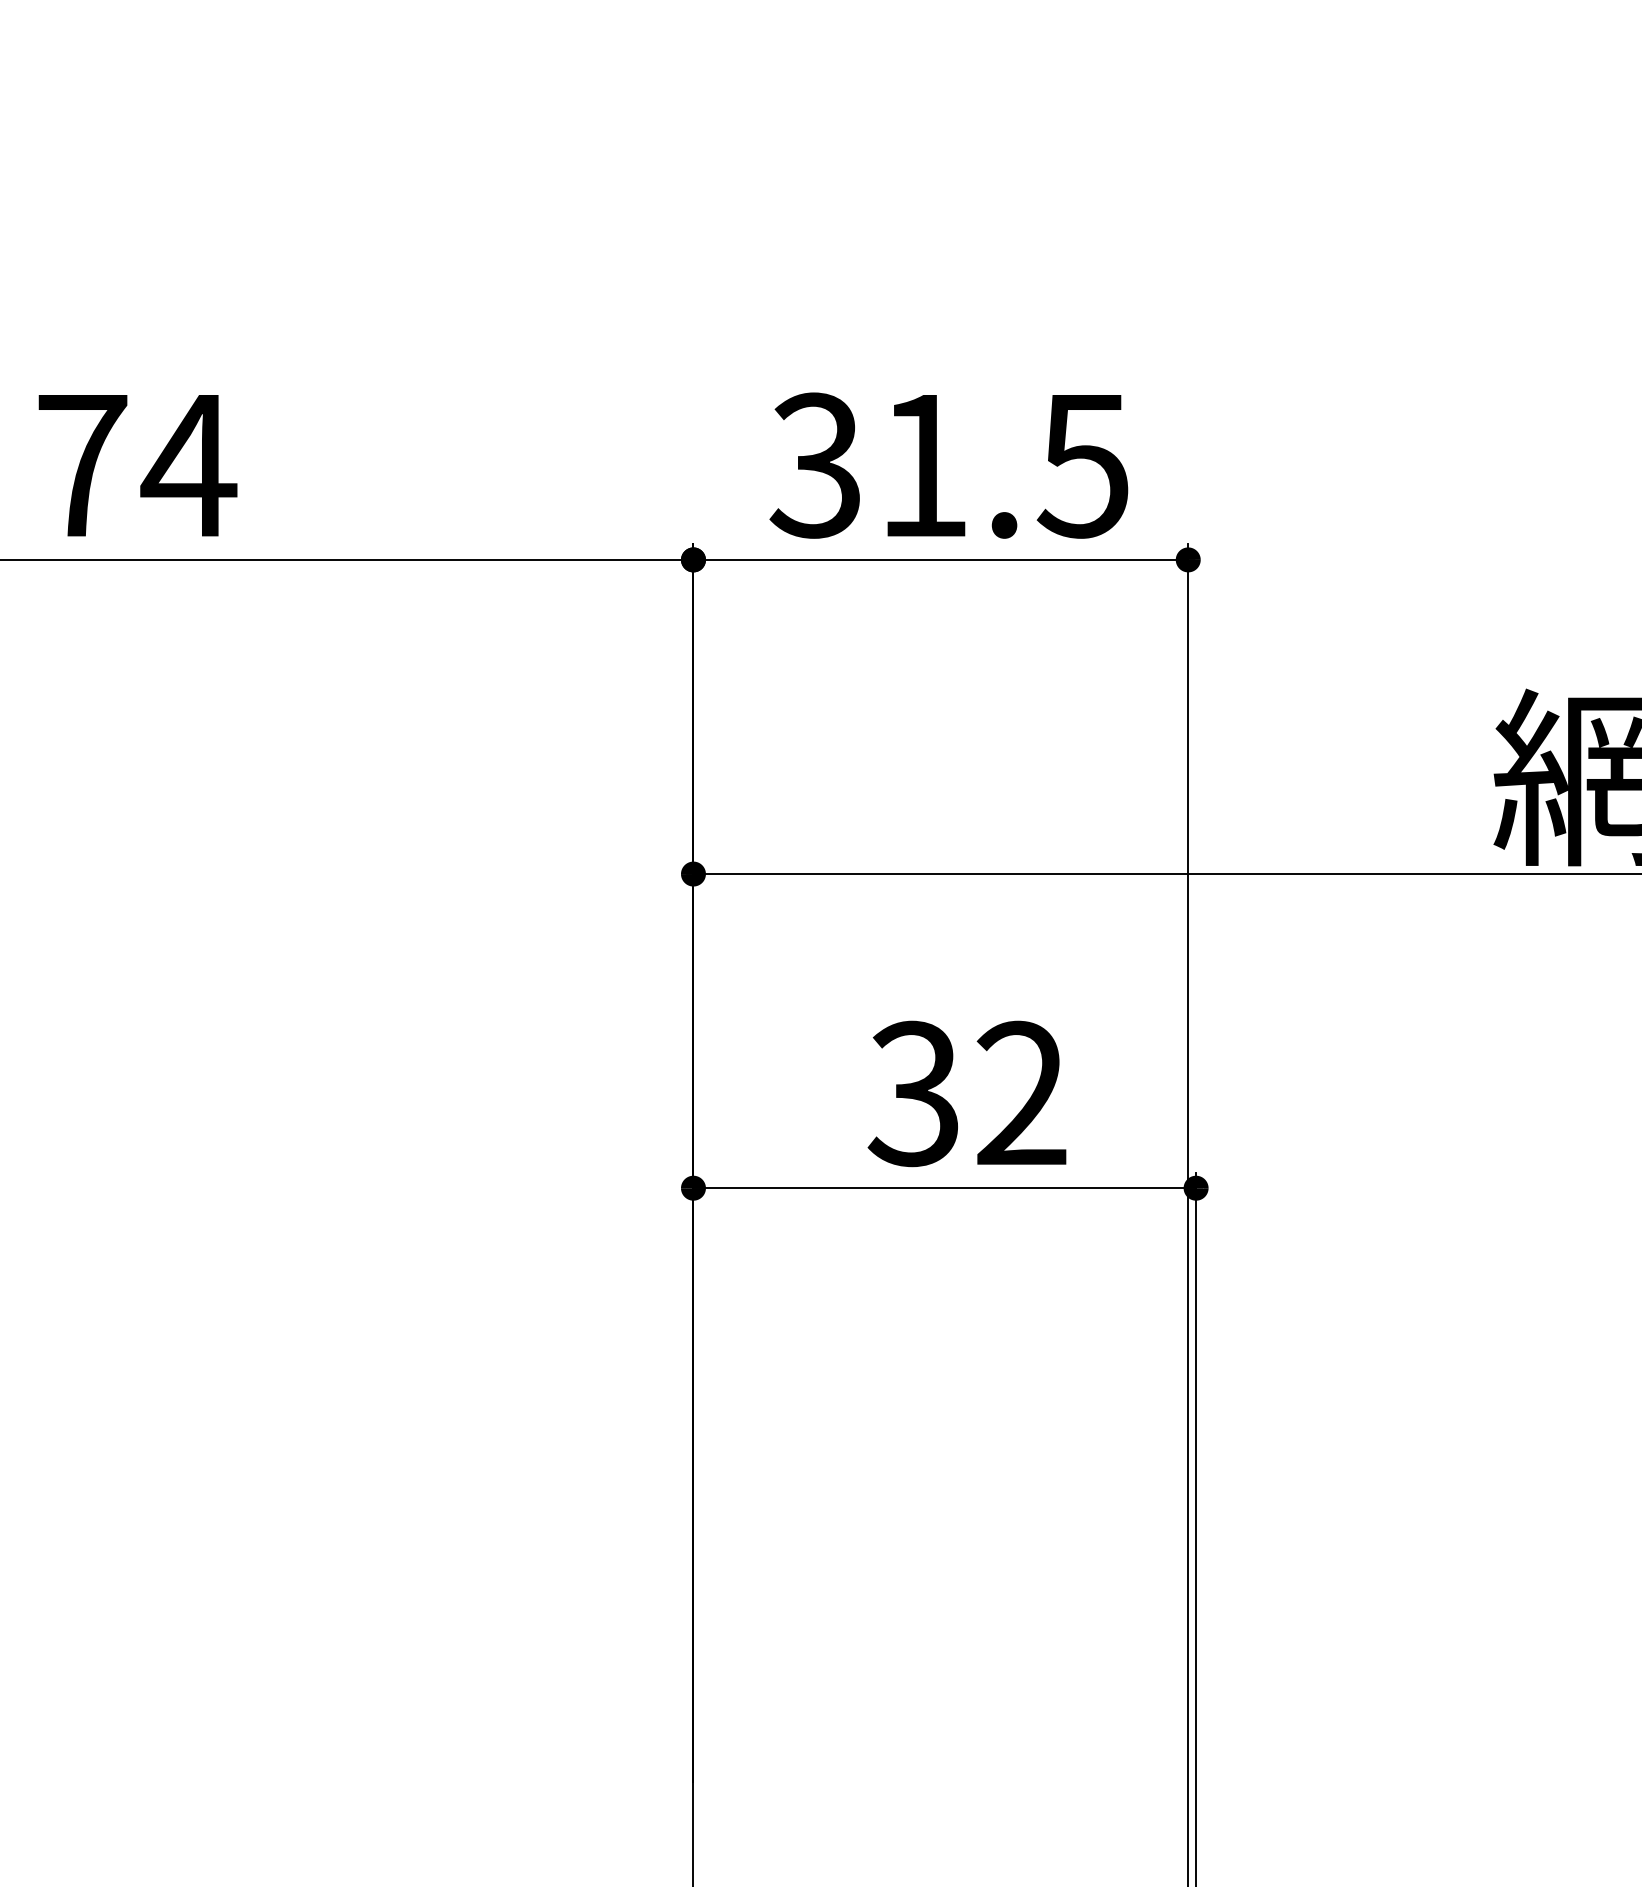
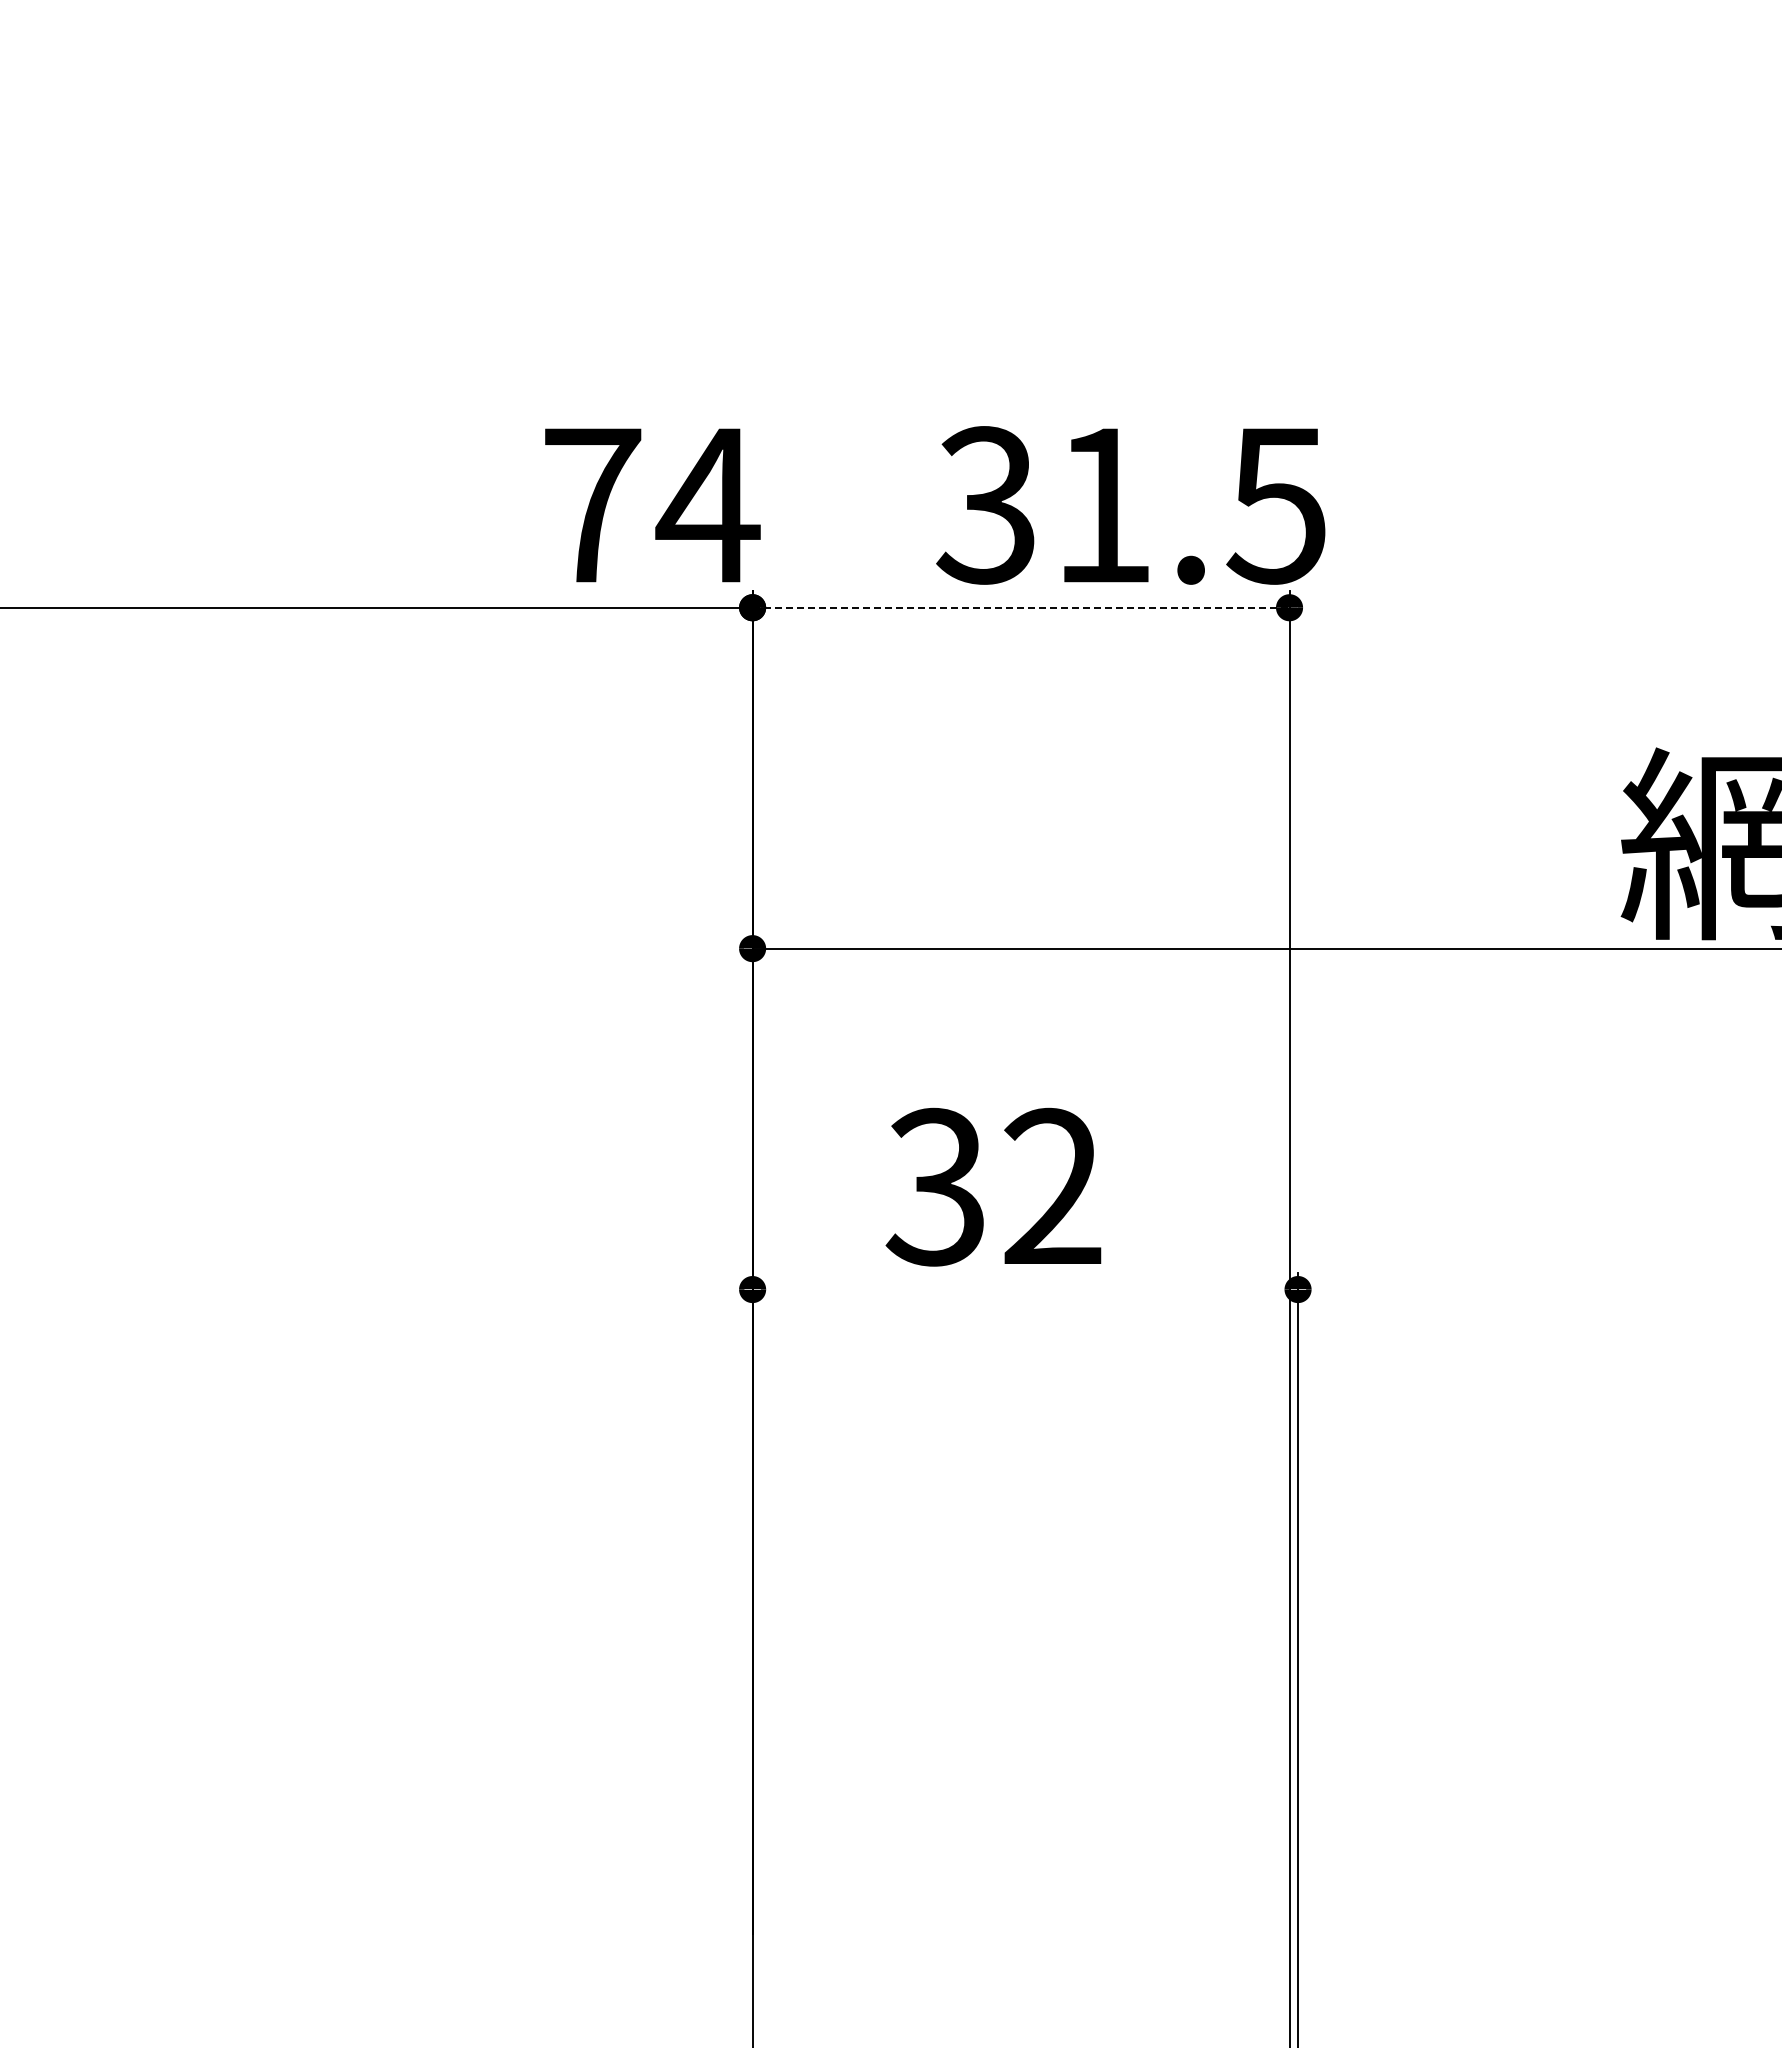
text: (137, 465) -> (652, 505), moved
text: (948, 465) -> (1130, 505), moved
line: (941, 559) -> (1021, 607), solid -> dashed
text: (967, 1093) -> (993, 1186), moved
line: (944, 1188) -> (1025, 1289), removed

